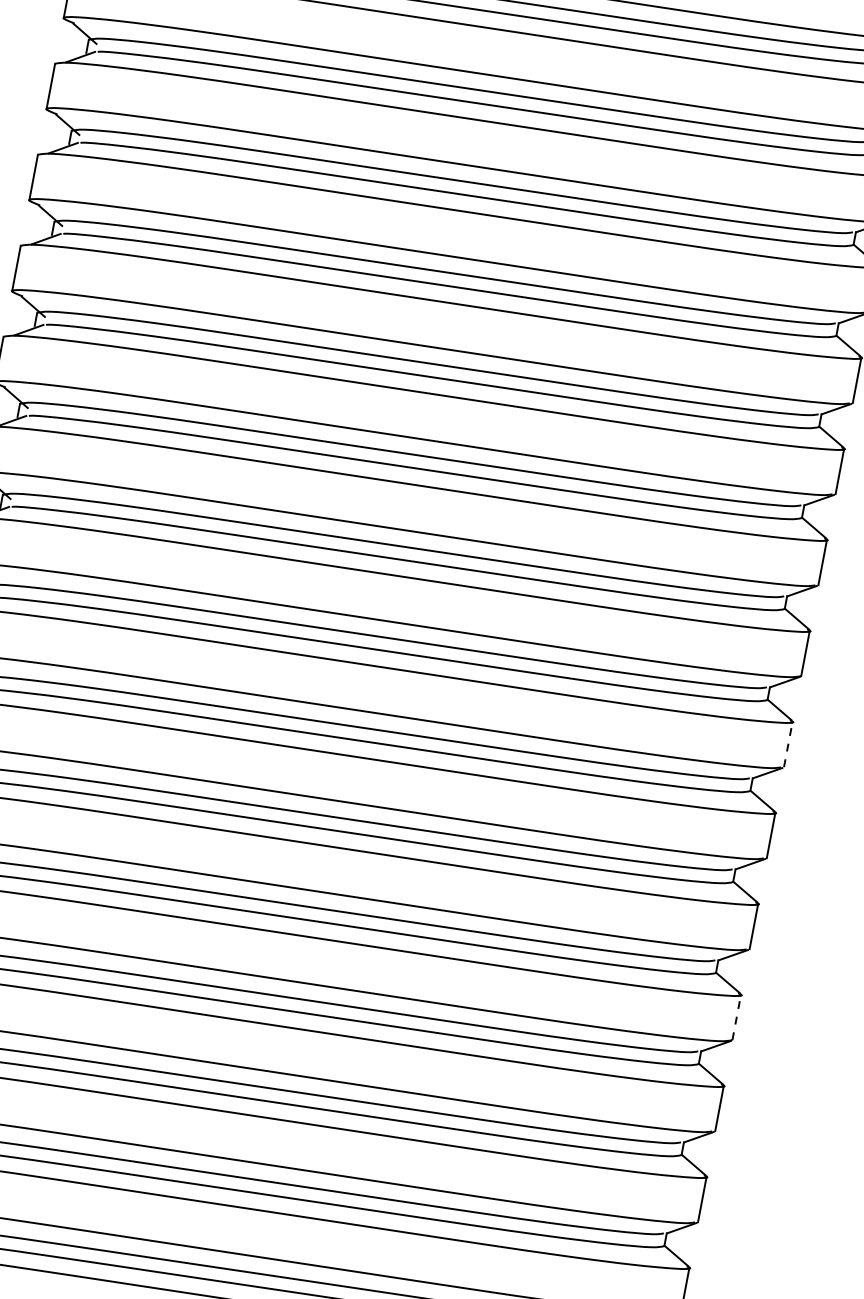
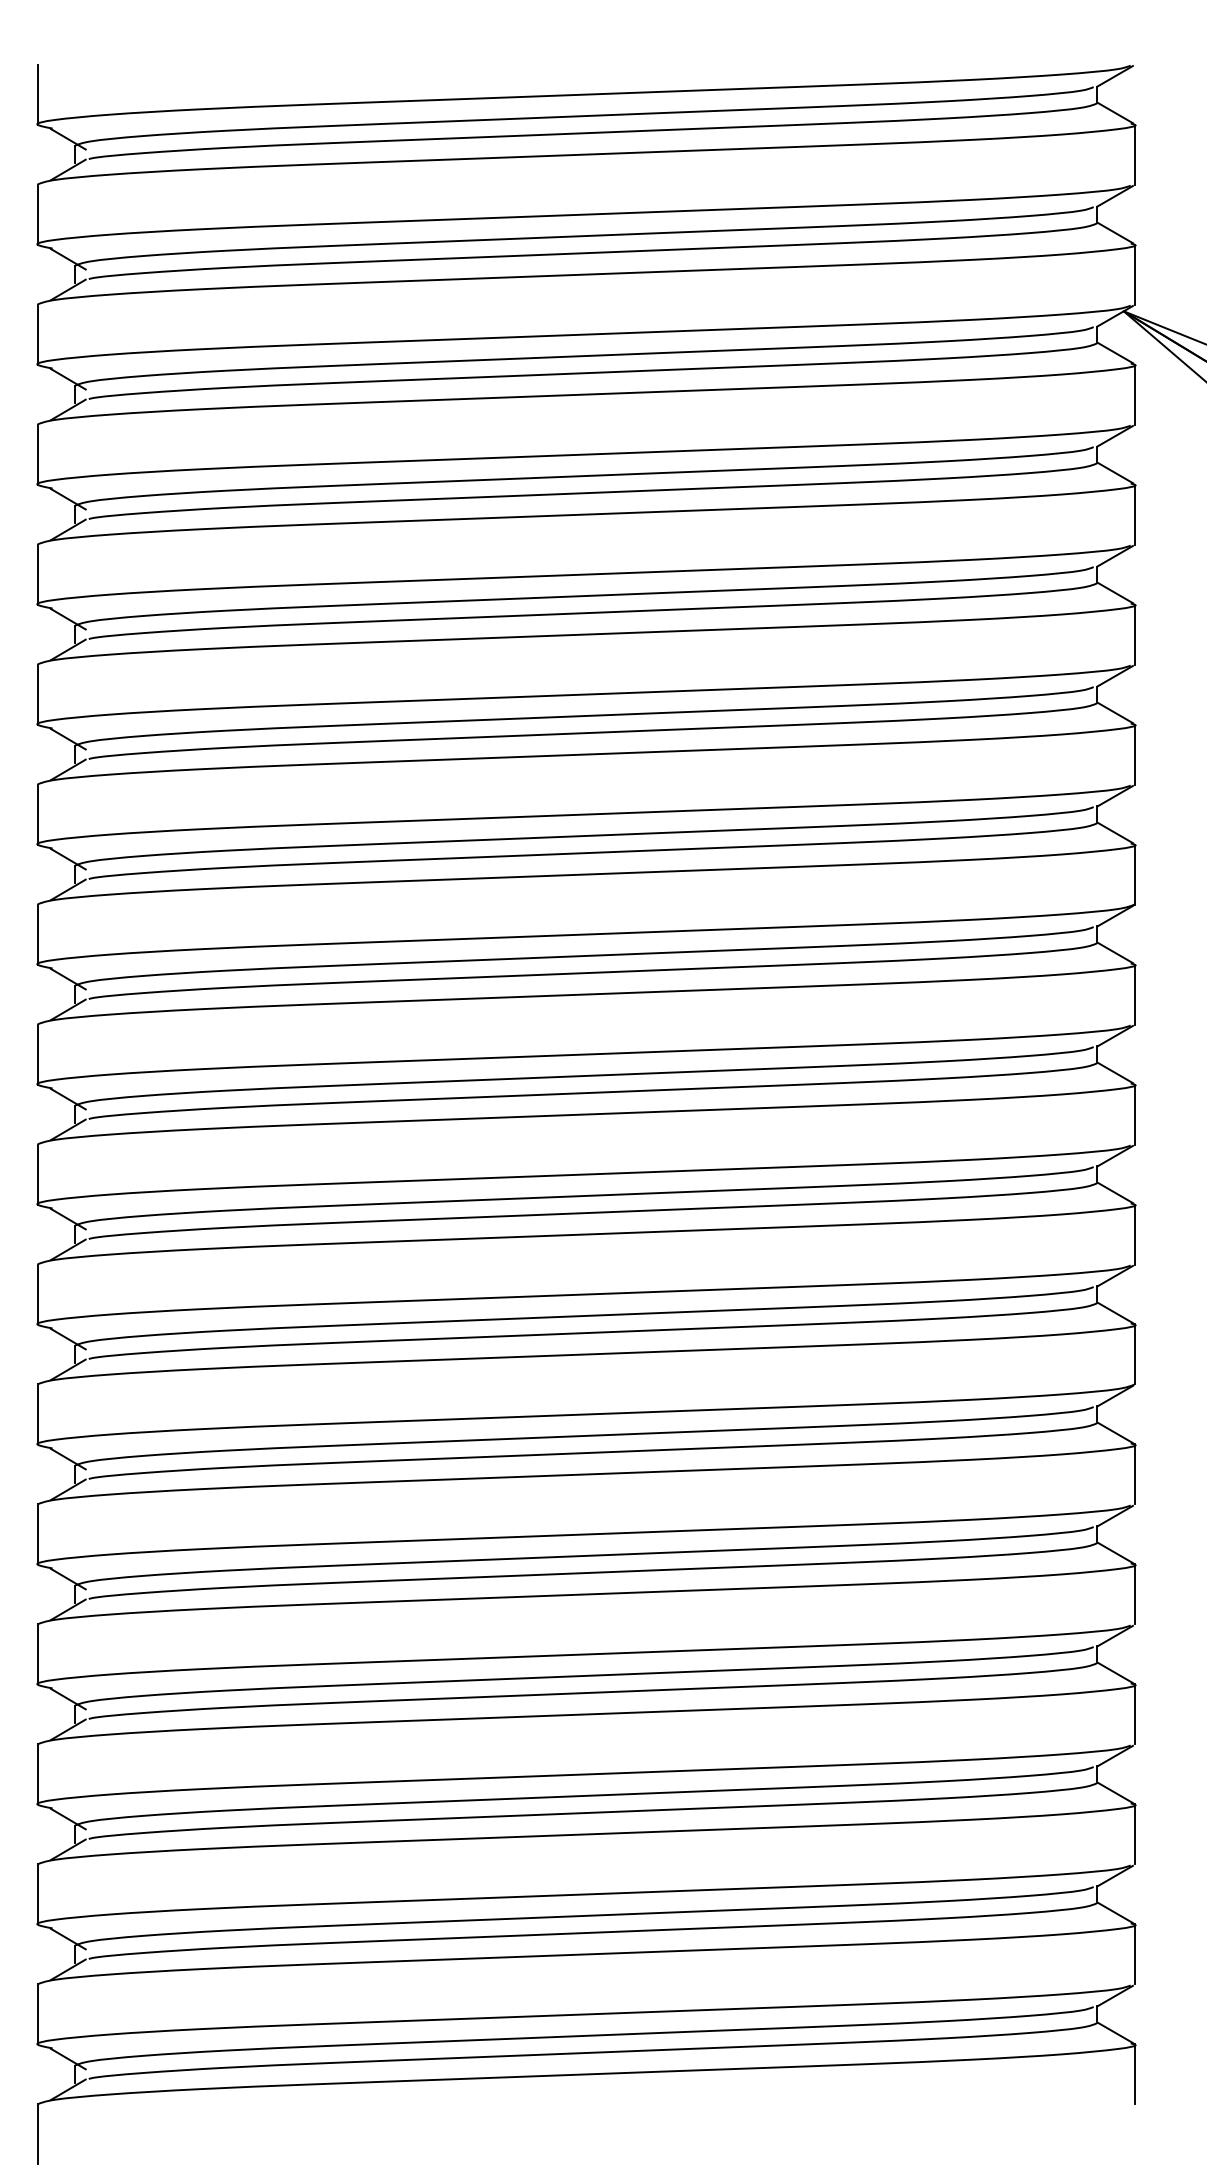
line: (788, 744) -> (1134, 994), dashed -> solid
line: (736, 1017) -> (1134, 1354), dashed -> solid

